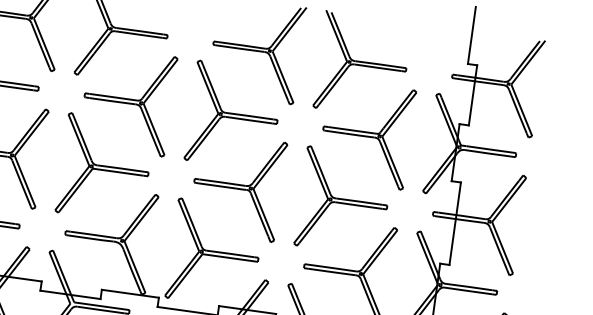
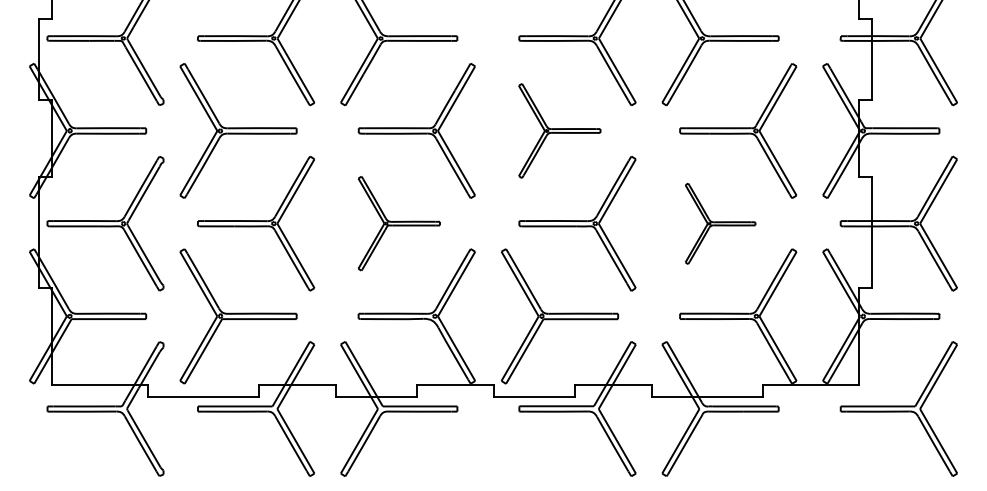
part: (233, 115) -> (559, 130), size x0.7
part: (105, 168) -> (399, 223), size x0.7
part: (343, 201) -> (720, 223), size x0.6

